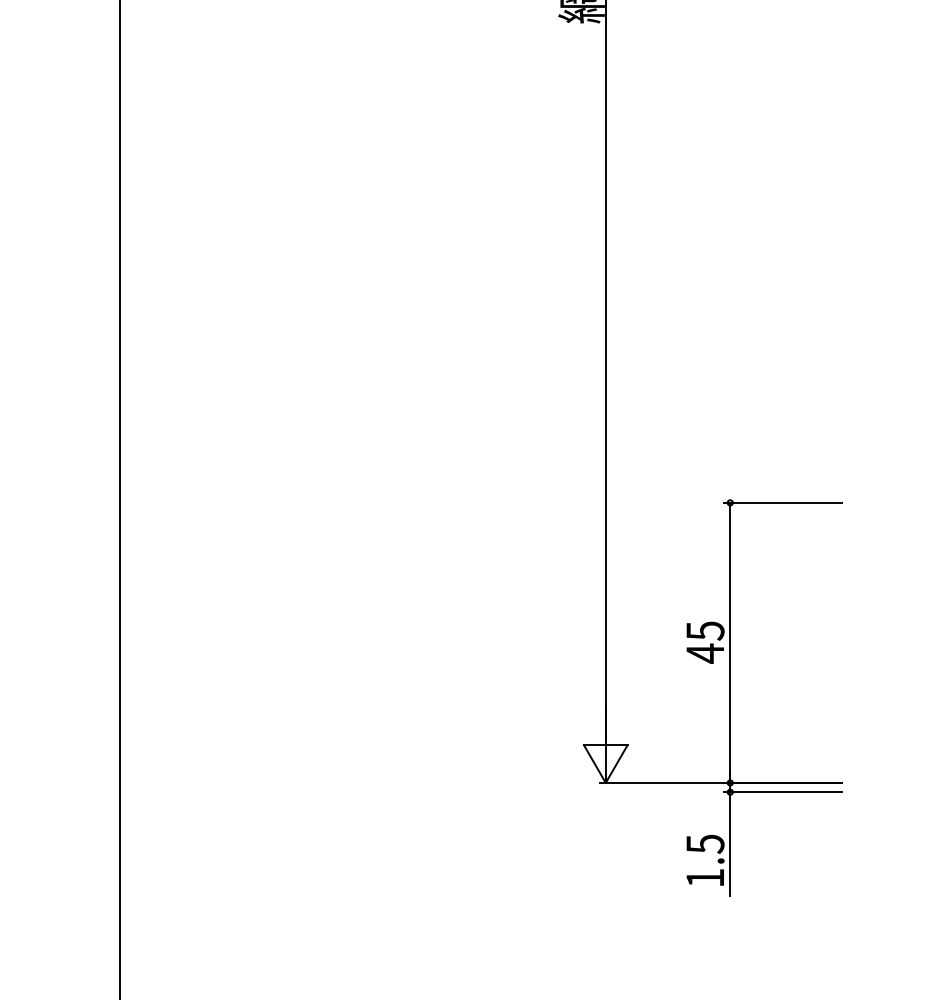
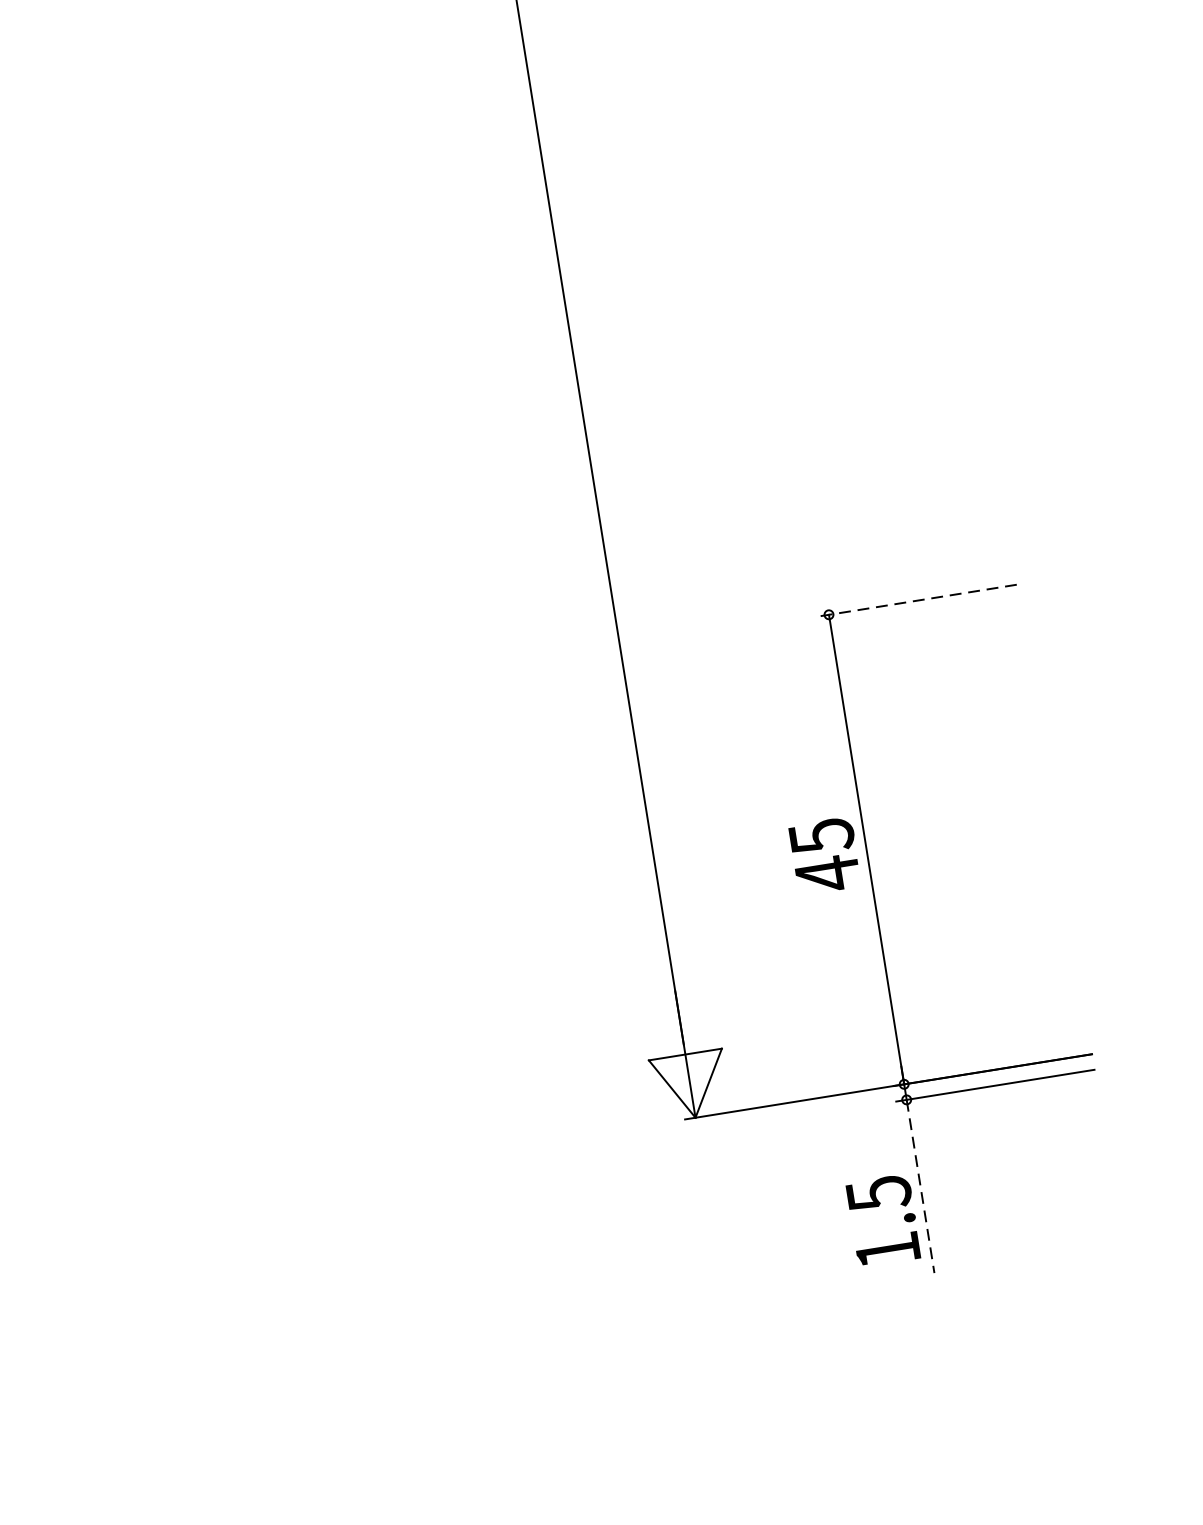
line: (782, 502) -> (916, 600), solid -> dashed
line: (730, 843) -> (920, 1185), solid -> dashed

